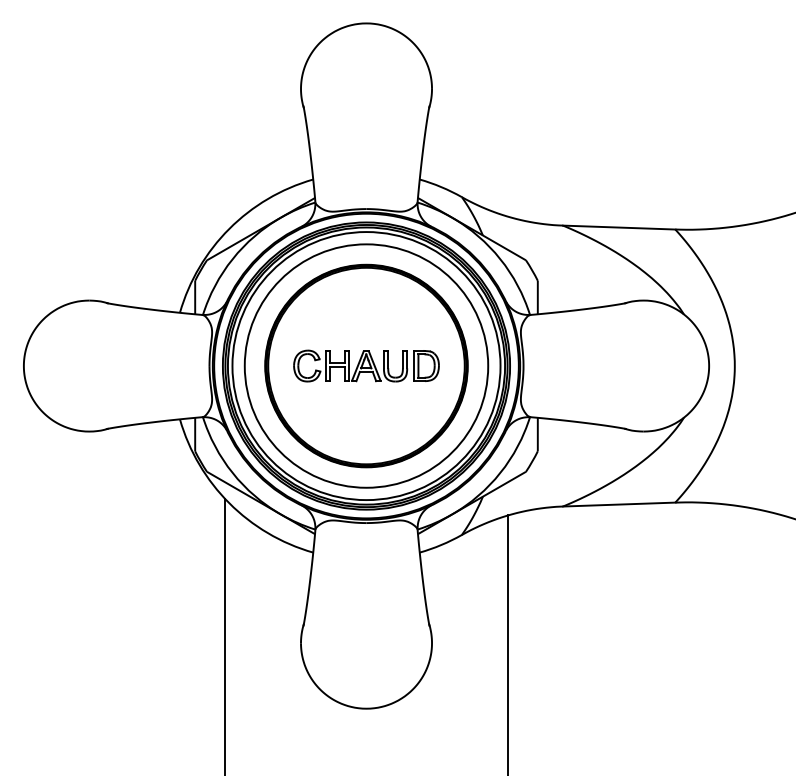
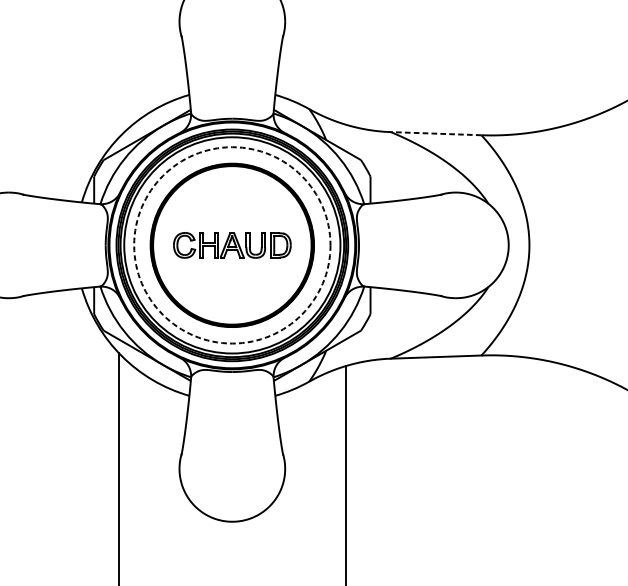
line: (618, 227) -> (435, 133), solid -> dashed
circle: (366, 365) -> (232, 244), solid -> dashed

